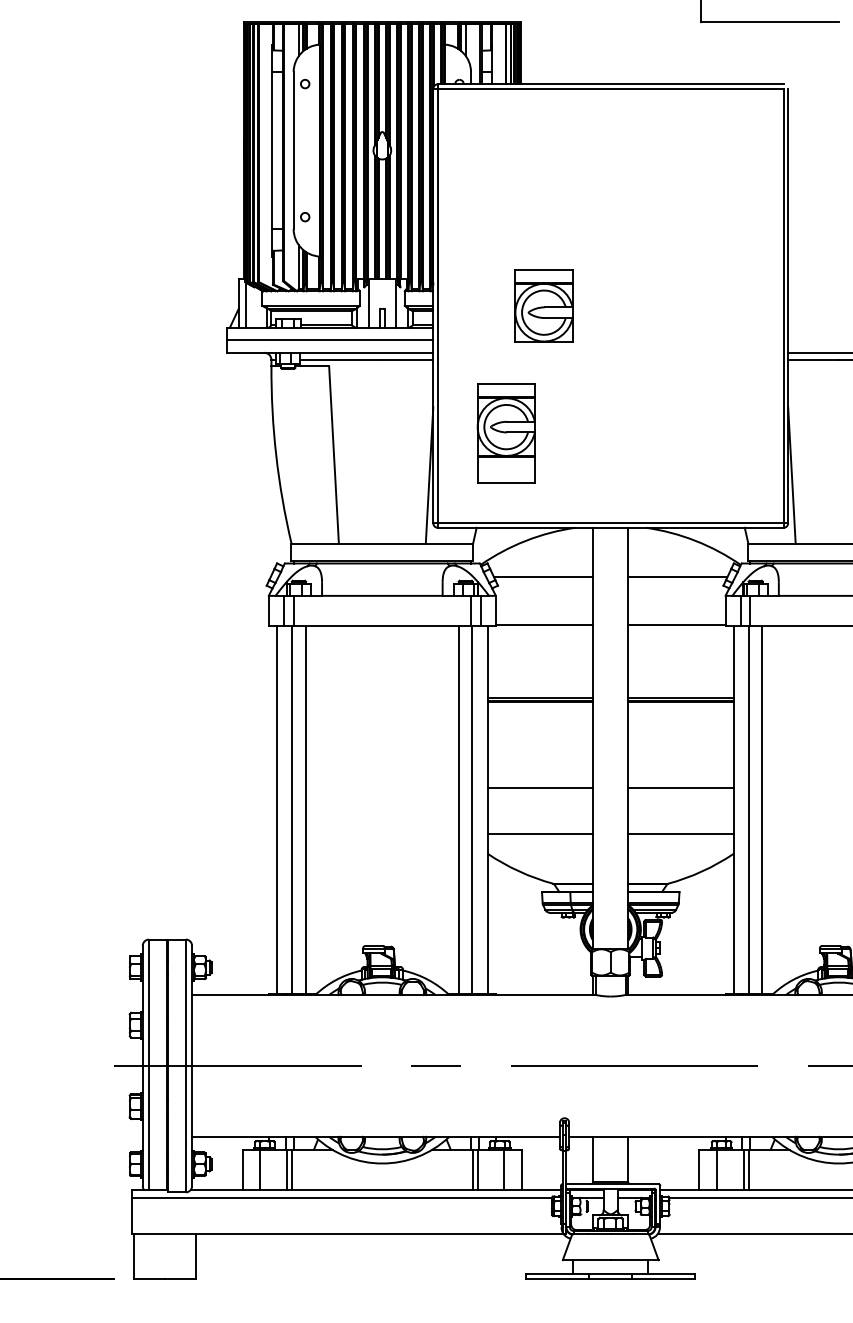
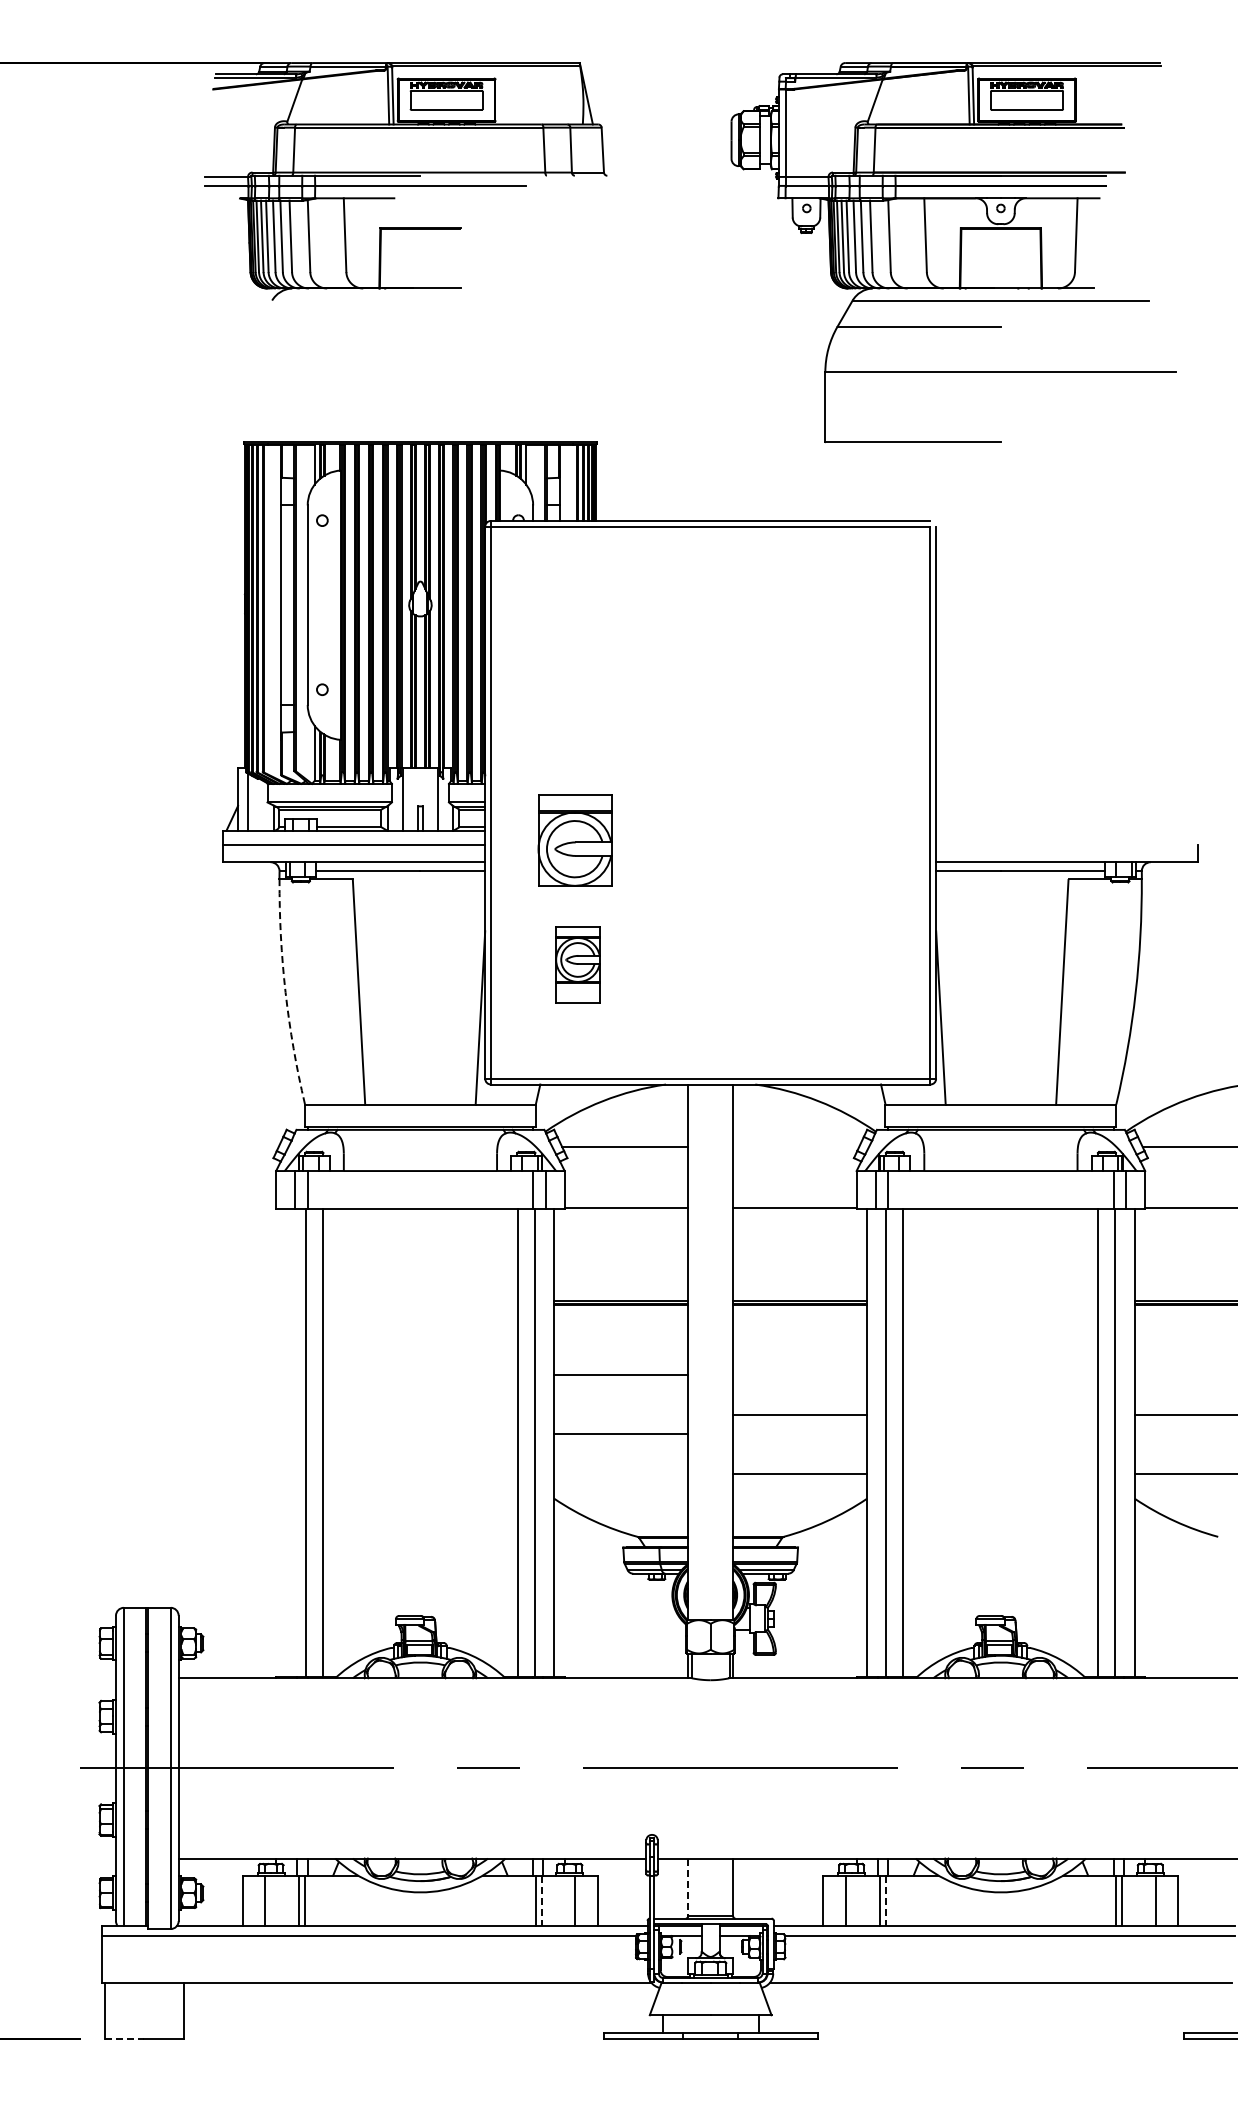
part: (543, 305) -> (574, 840), moved
part: (505, 433) -> (577, 964), size x0.6
arc: (276, 455) -> (285, 992), solid -> dashed
line: (677, 577) -> (795, 1147), removed
line: (540, 788) -> (621, 1375), moved
line: (276, 810) -> (286, 1443), removed
line: (540, 833) -> (621, 1433), moved
line: (593, 1159) -> (688, 1887), solid -> dashed
line: (477, 1170) -> (541, 1901), solid -> dashed
line: (748, 1170) -> (885, 1901), solid -> dashed
line: (149, 1278) -> (124, 2038), solid -> dashed

